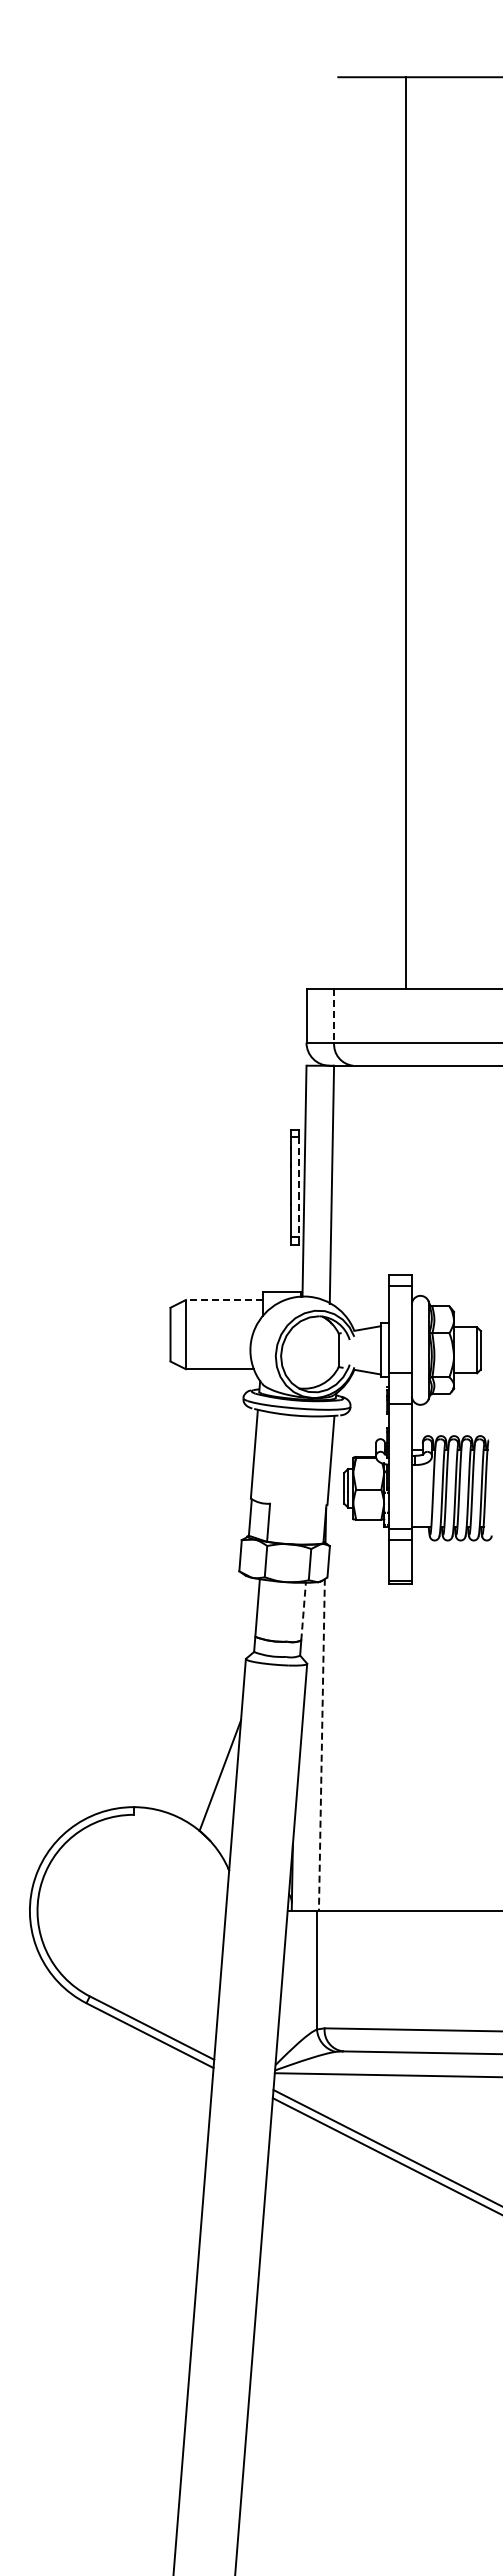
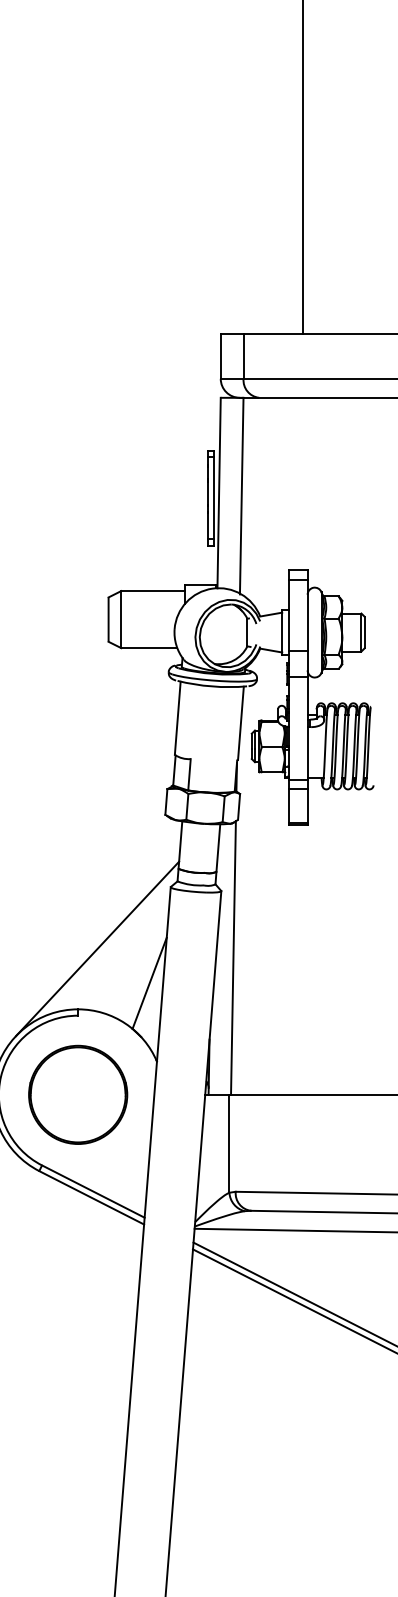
line: (334, 1015) -> (243, 356), dashed -> solid
line: (298, 1187) -> (214, 498), dashed -> solid
line: (223, 1300) -> (152, 591), dashed -> solid
line: (303, 1611) -> (218, 847), dashed -> solid
line: (157, 1733) -> (97, 948), added
line: (321, 1745) -> (233, 958), dashed -> solid
part: (133, 1910) -> (78, 1094), added

